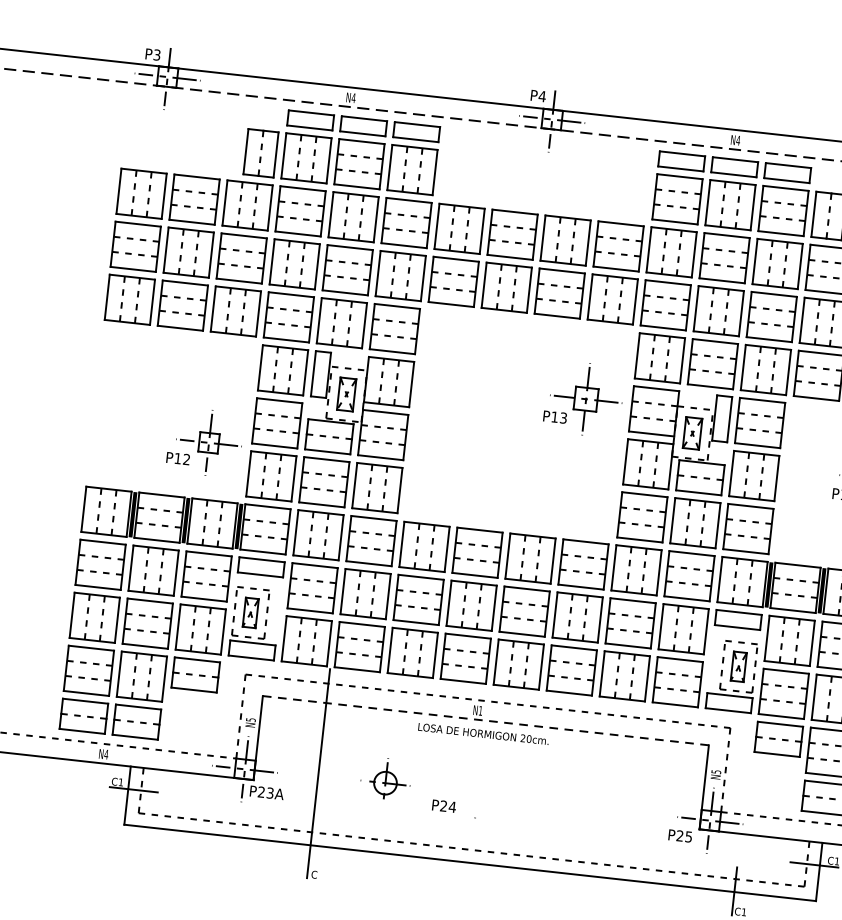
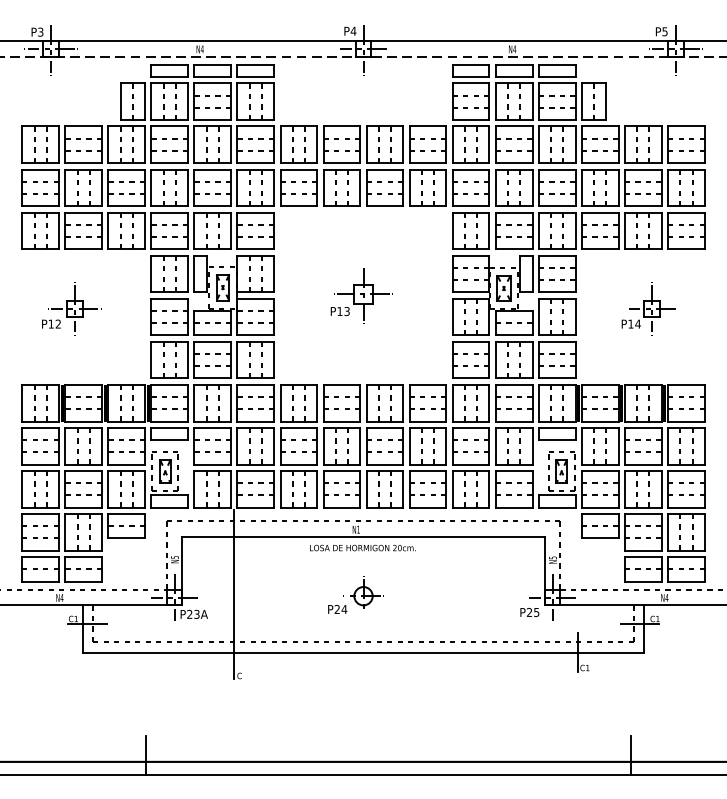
part: (583, 400) -> (361, 295), moved
part: (205, 442) -> (71, 308), moved
line: (487, 721) -> (364, 537), dashed -> solid
part: (385, 778) -> (363, 592), moved

